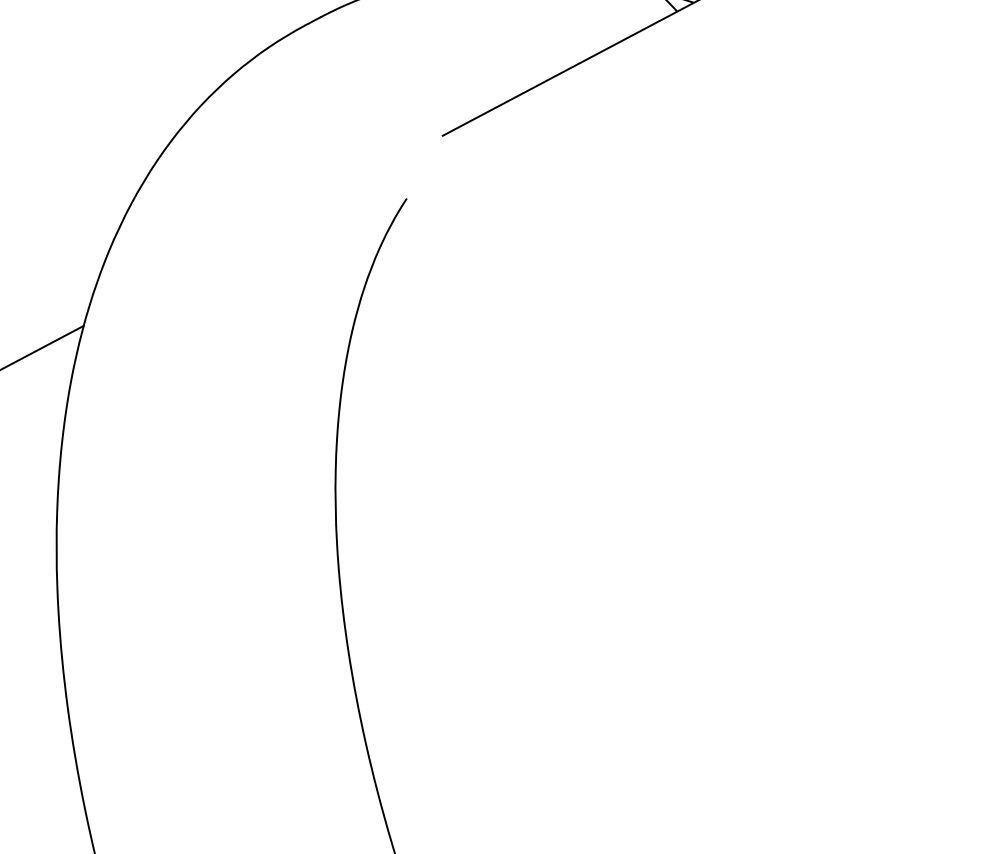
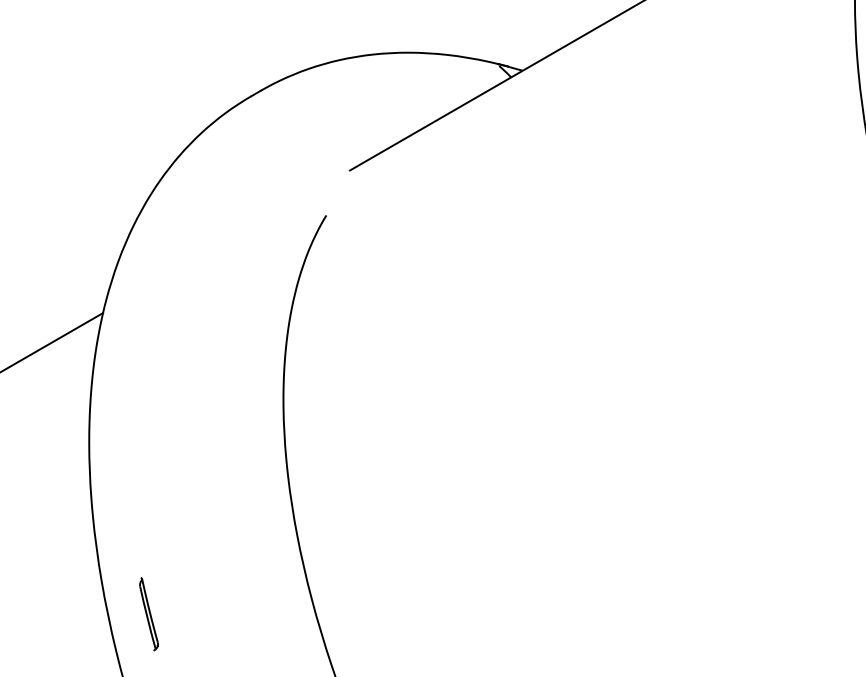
part: (132, 757) -> (148, 614), added

